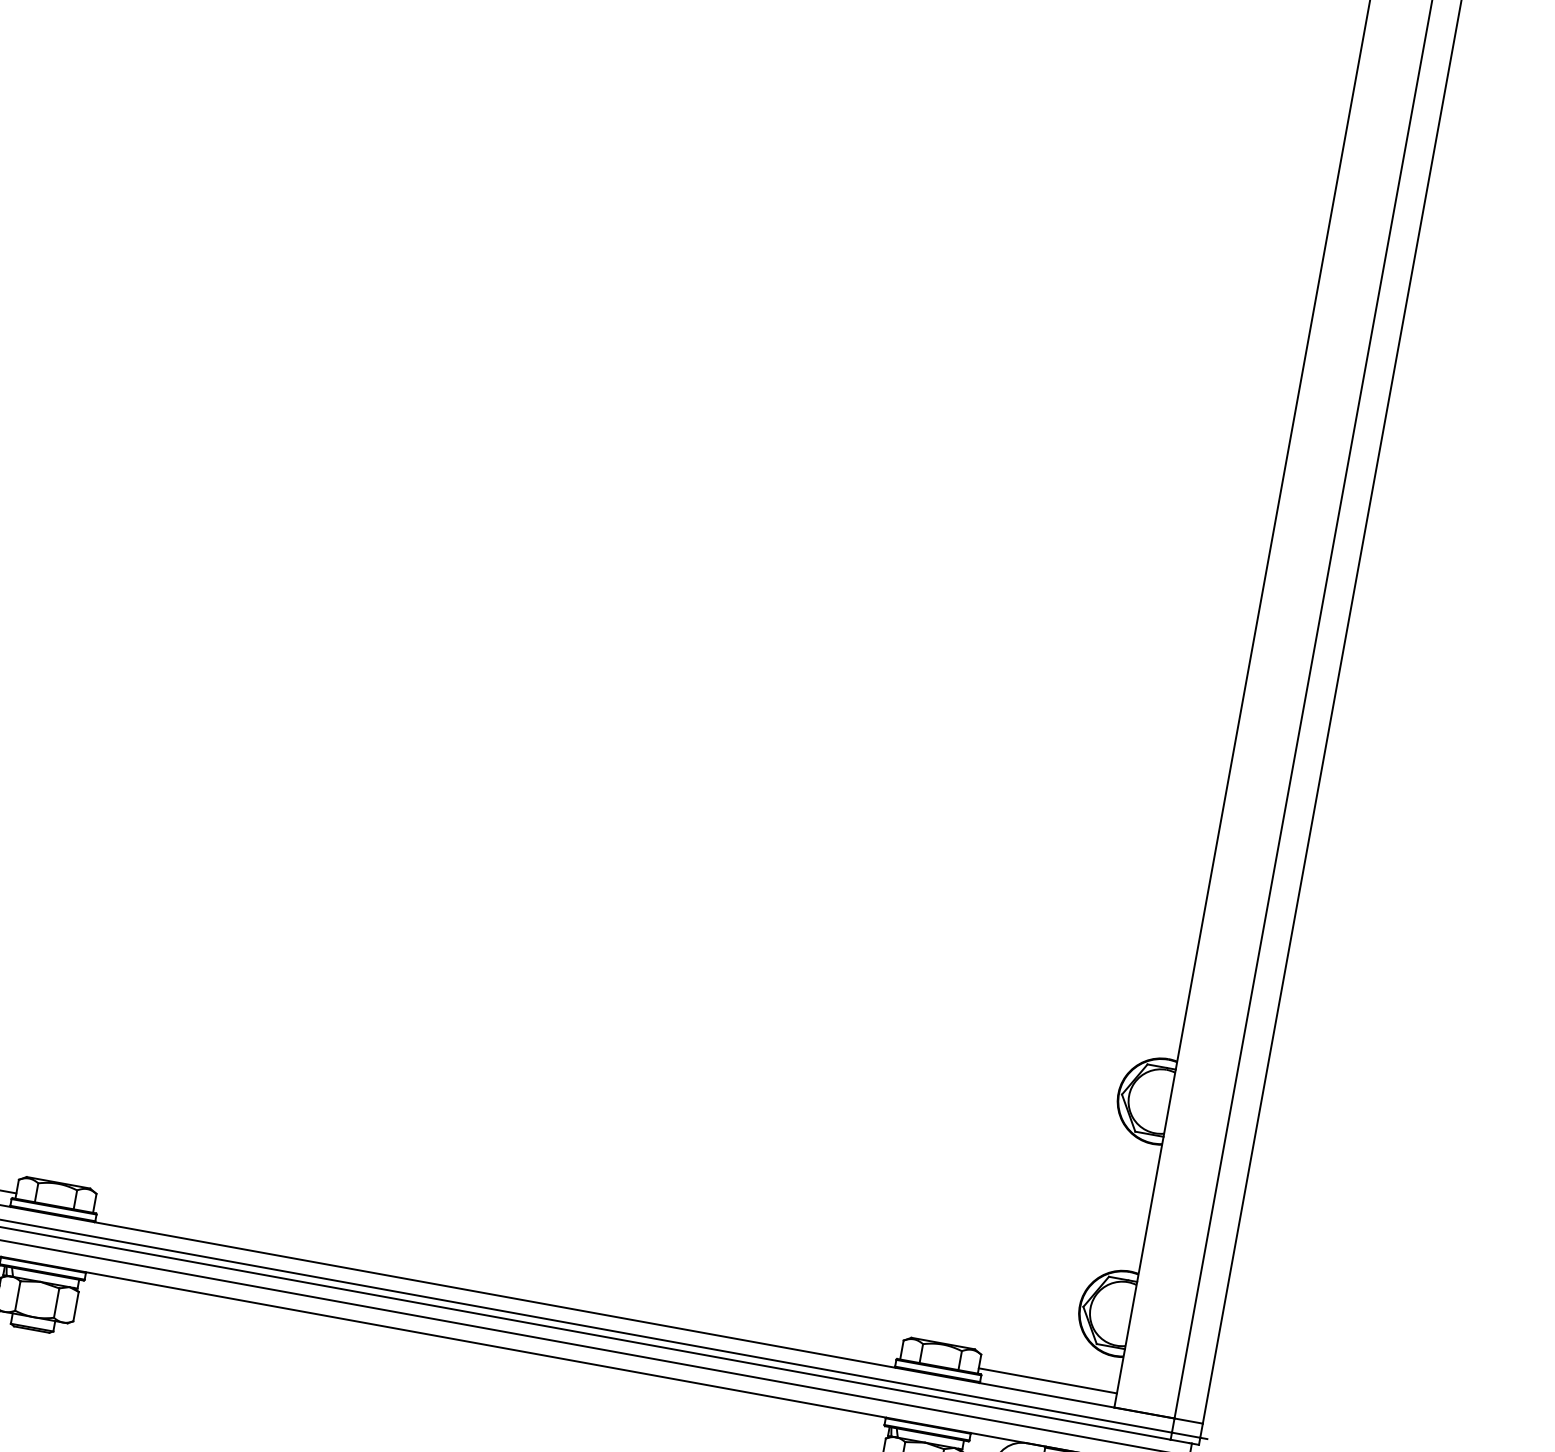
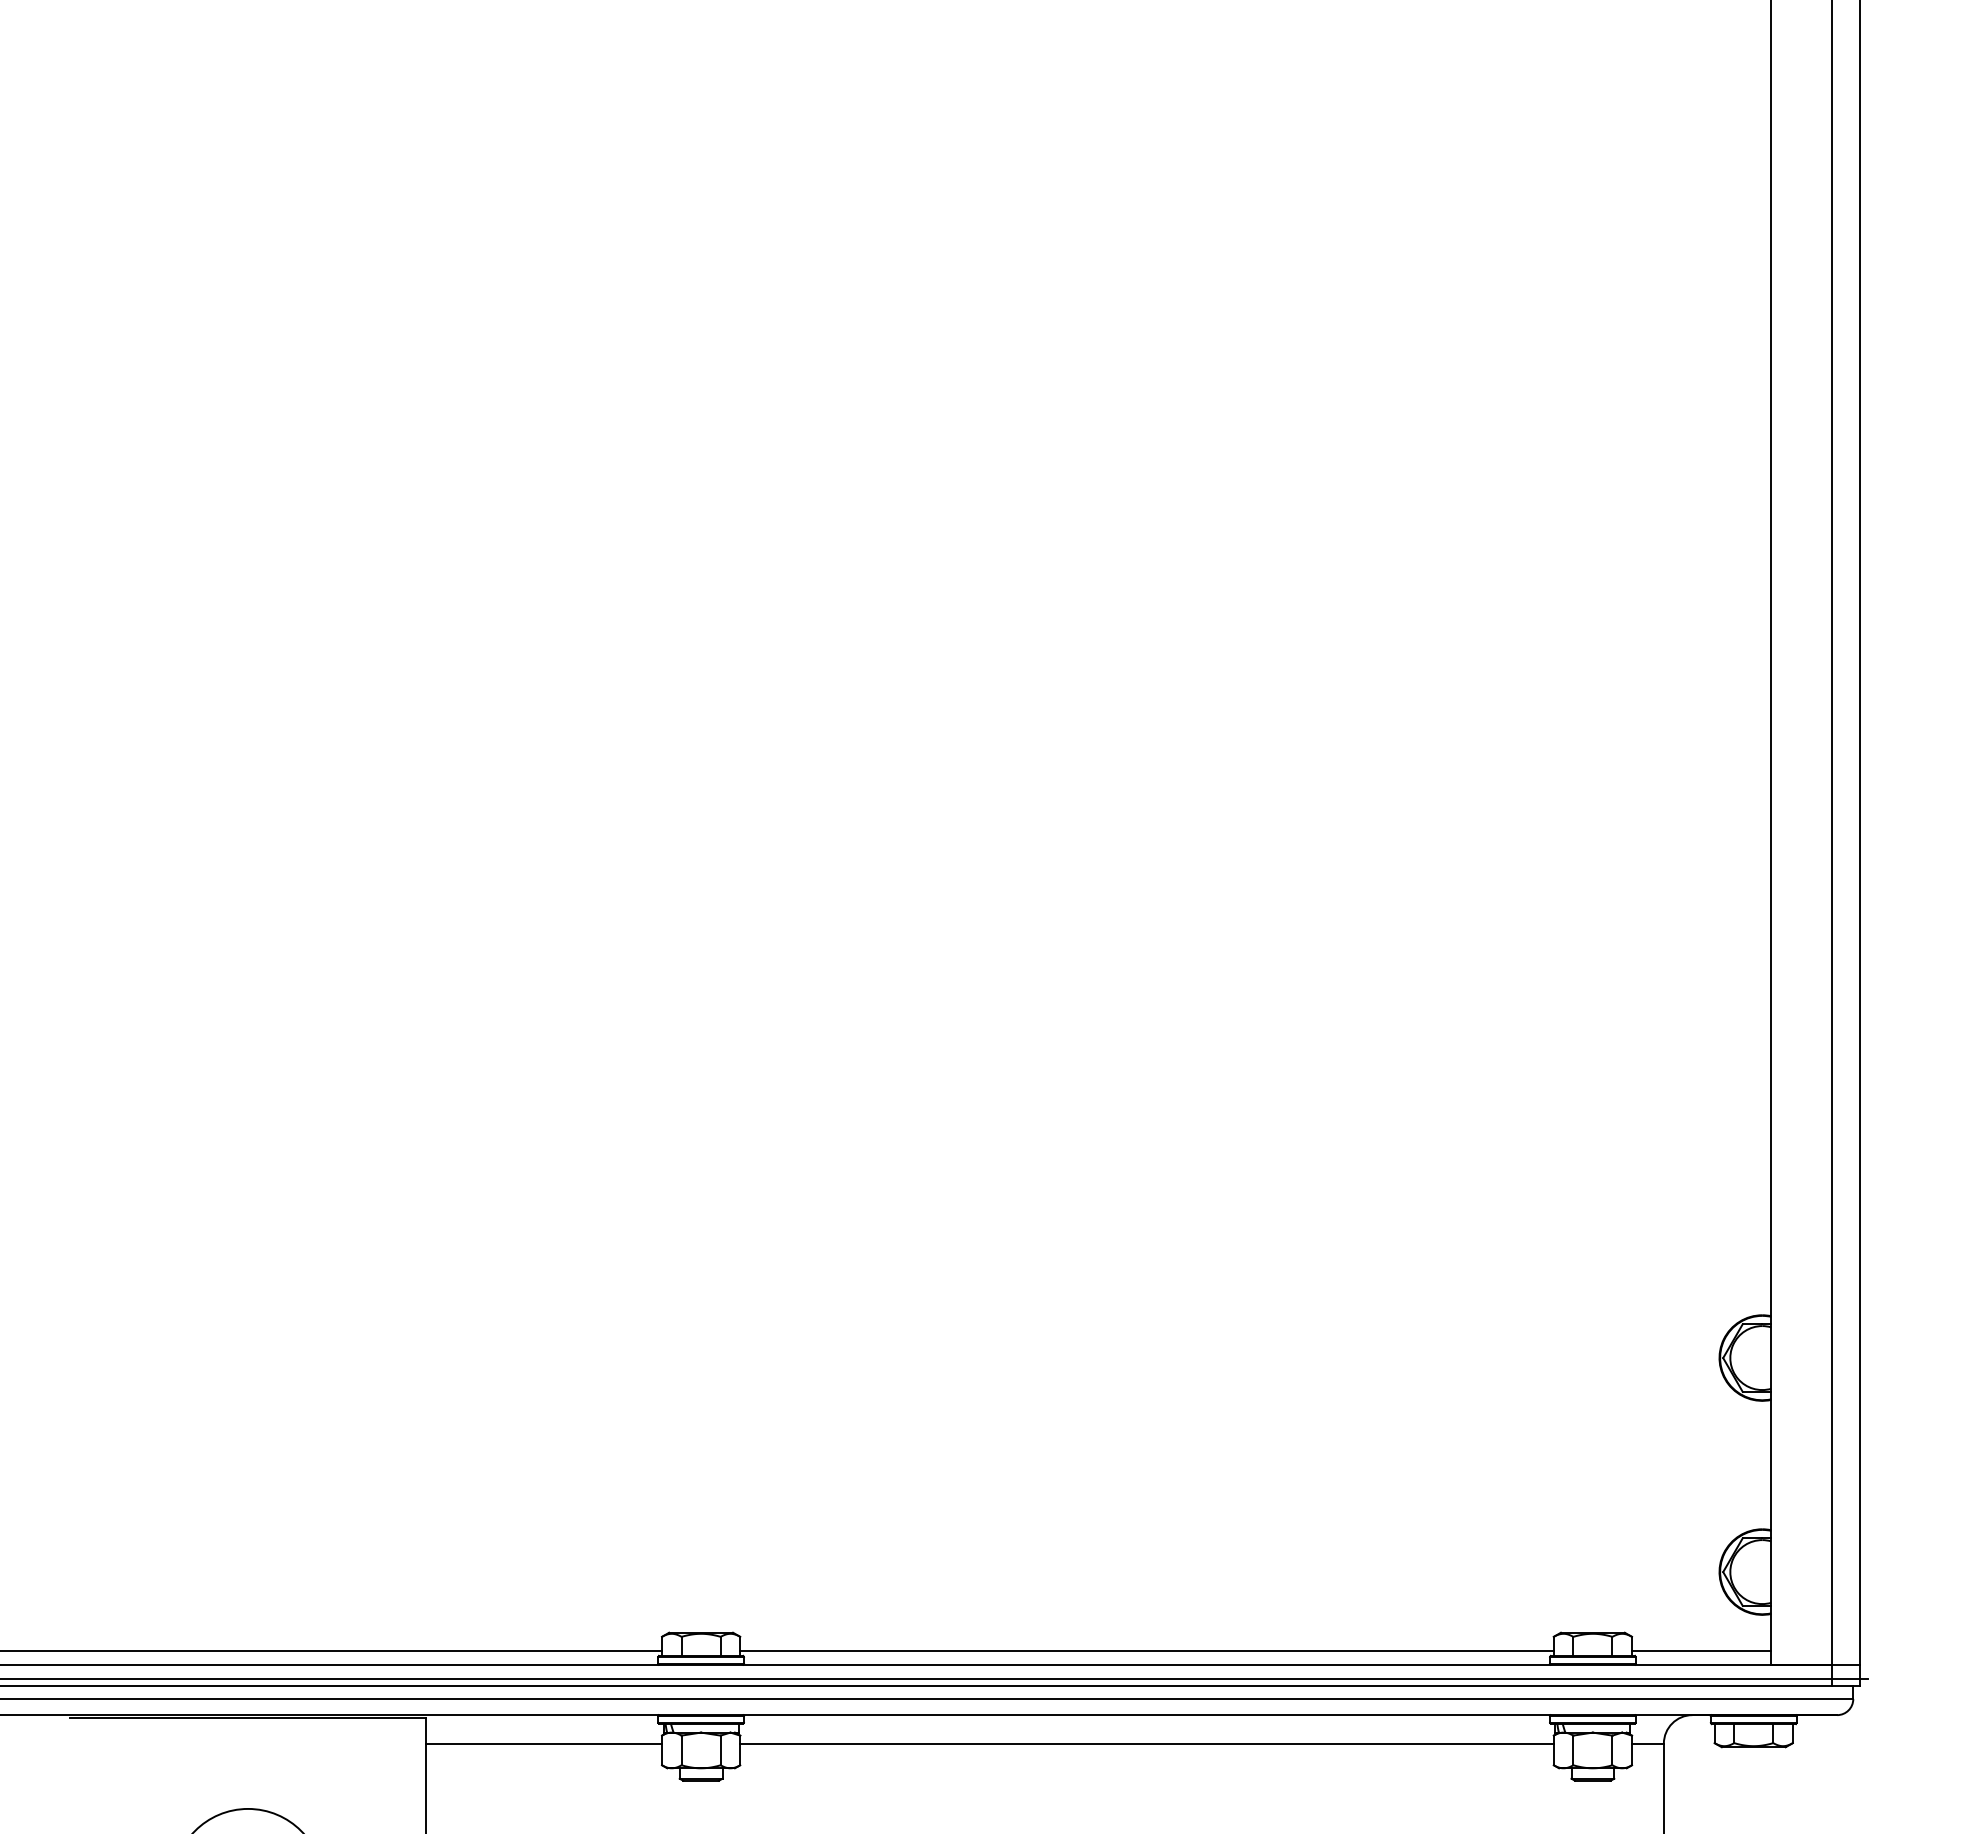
line: (497, 1280) -> (1146, 1650), added
line: (480, 1372) -> (1146, 1743), added

